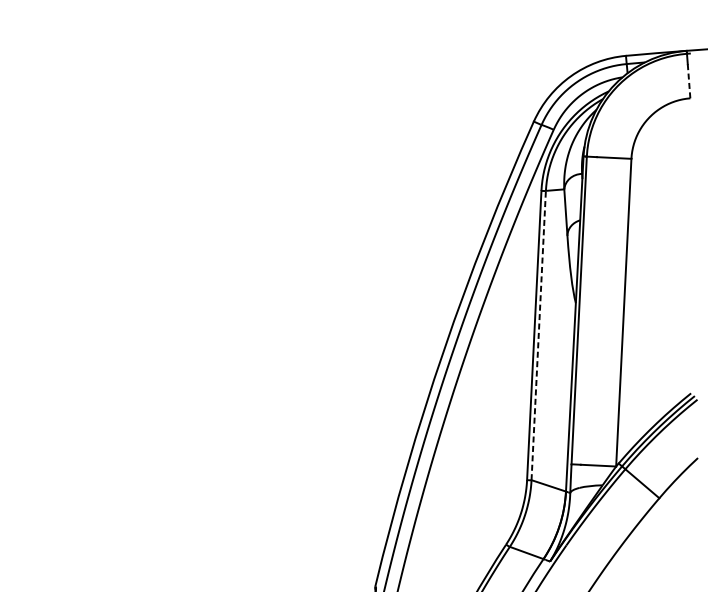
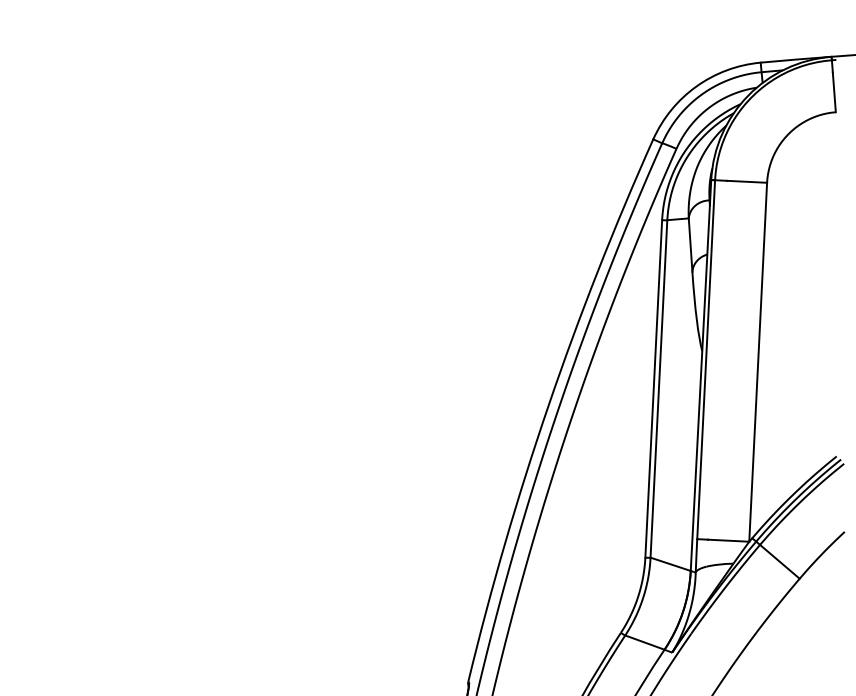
line: (689, 81) -> (834, 92), dashed -> solid
line: (538, 335) -> (658, 388), dashed -> solid

